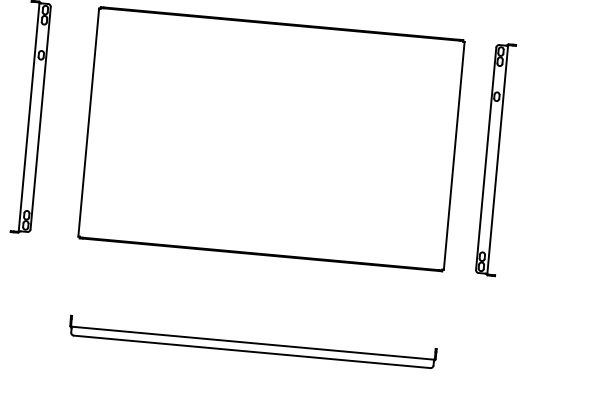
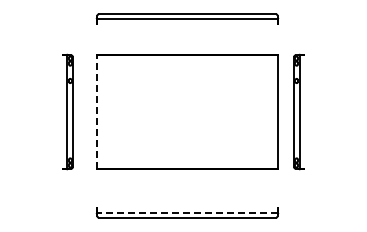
line: (88, 123) -> (96, 112), solid -> dashed
line: (252, 343) -> (187, 213), solid -> dashed

